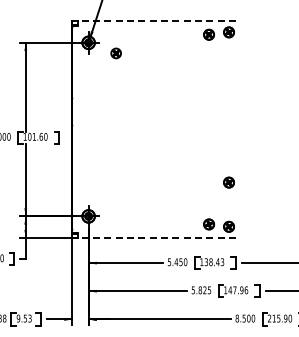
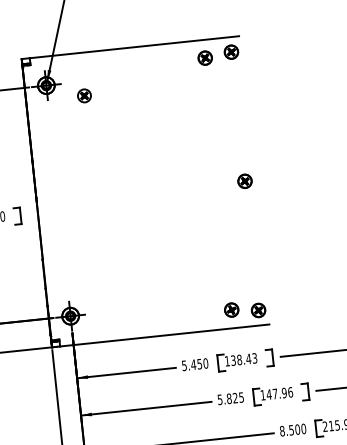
line: (157, 21) -> (134, 47), dashed -> solid
part: (228, 182) -> (244, 181), moved
line: (157, 238) -> (165, 335), dashed -> solid

